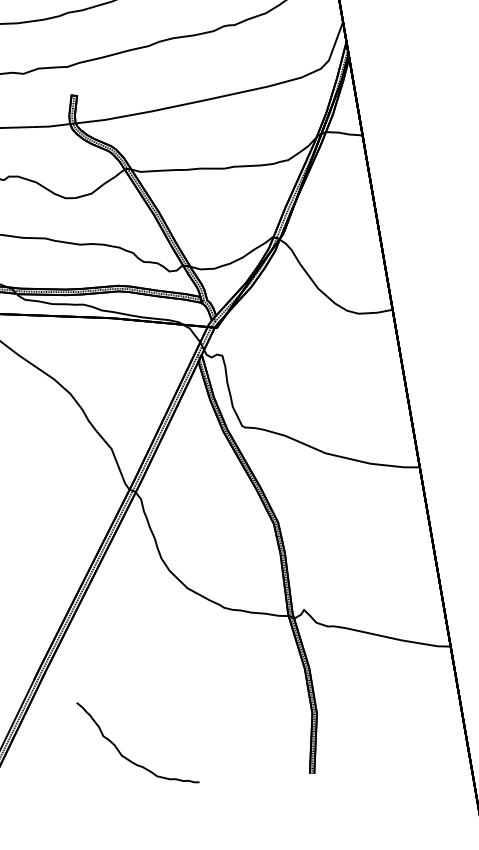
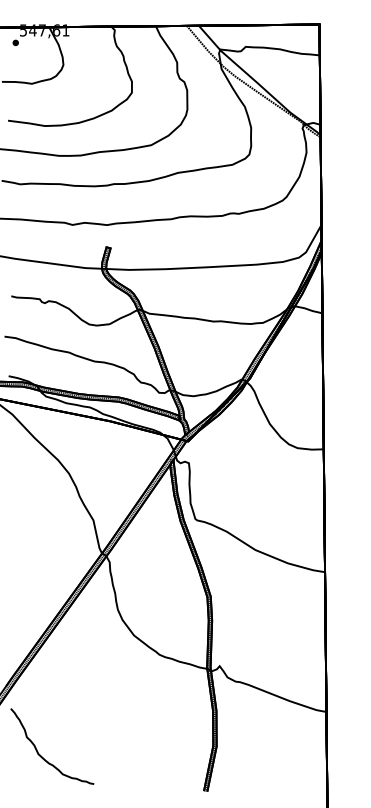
curve: (127, 757) -> (42, 756), moved

